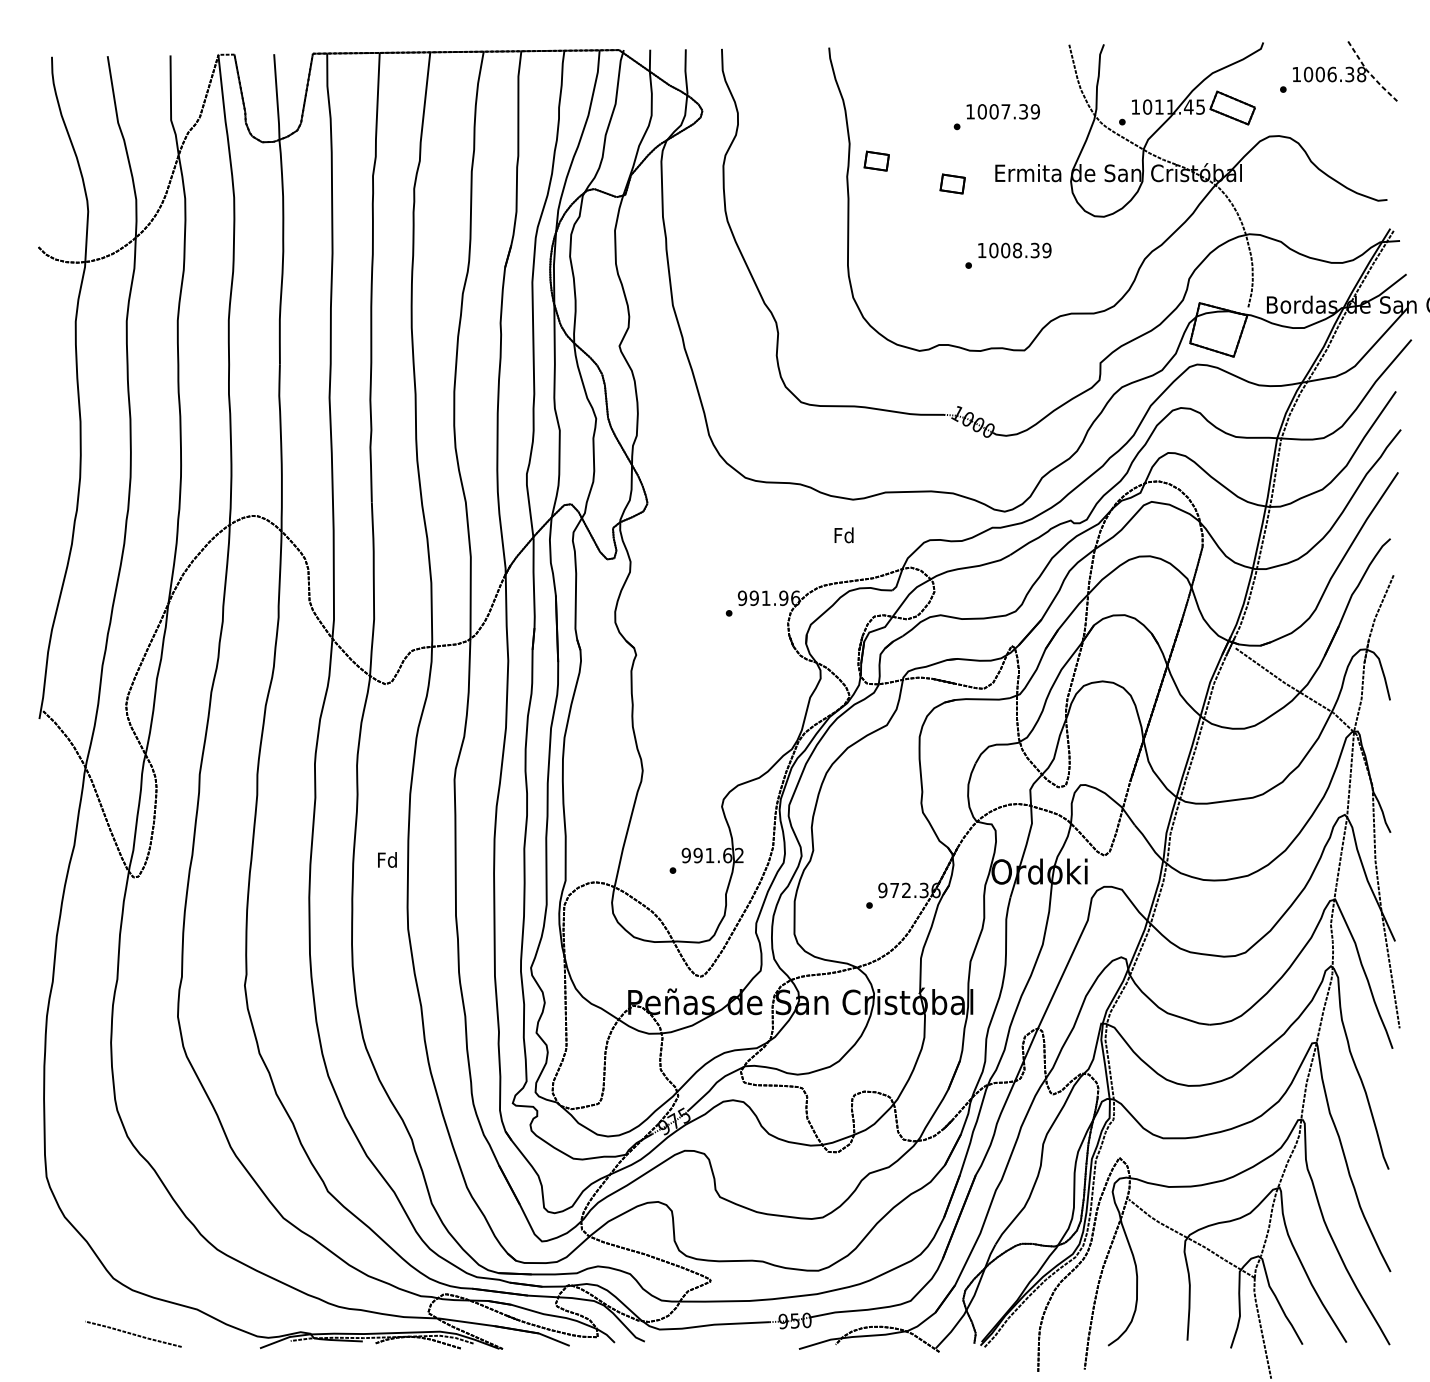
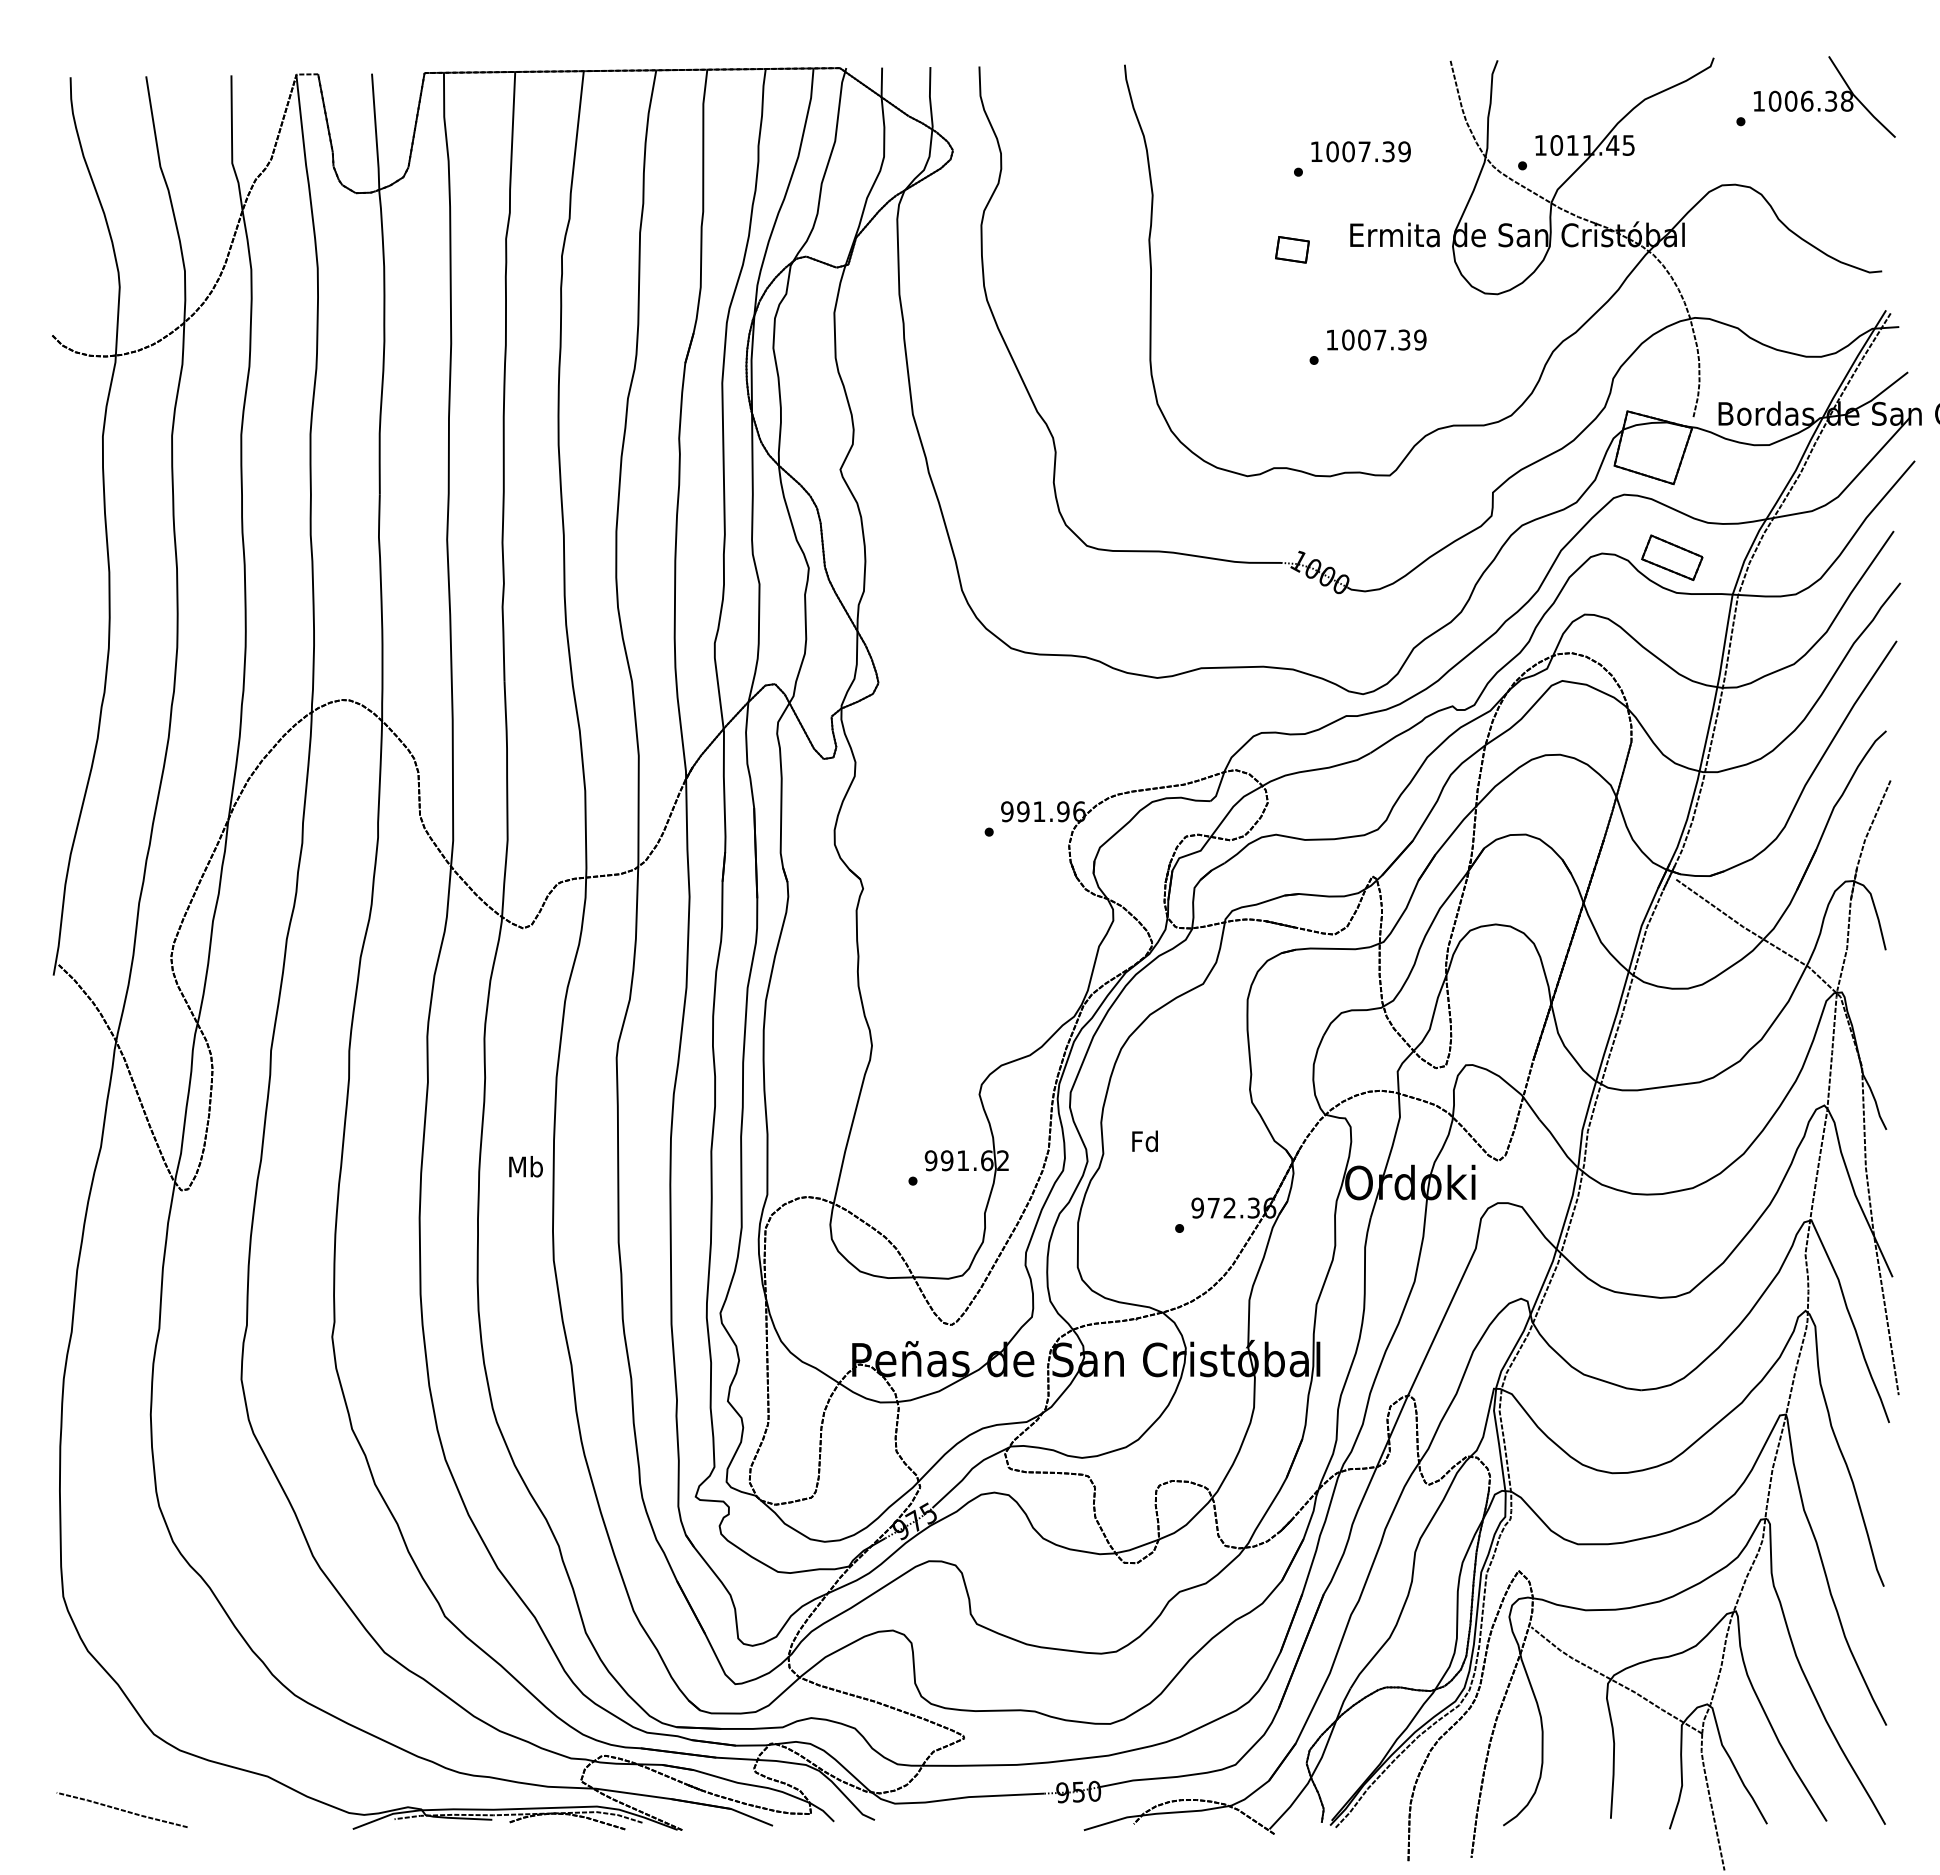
line: (1370, 73) -> (1858, 100), dashed -> solid
part: (1232, 107) -> (1672, 557), moved
part: (876, 160) -> (1189, 218), removed
text: (1017, 250) -> (1380, 339), 1008.39 -> 1007.39
text: (843, 535) -> (1144, 1141), moved
text: (387, 859) -> (525, 1166), Fd -> Mb
line: (132, 1333) -> (121, 1809), moved

